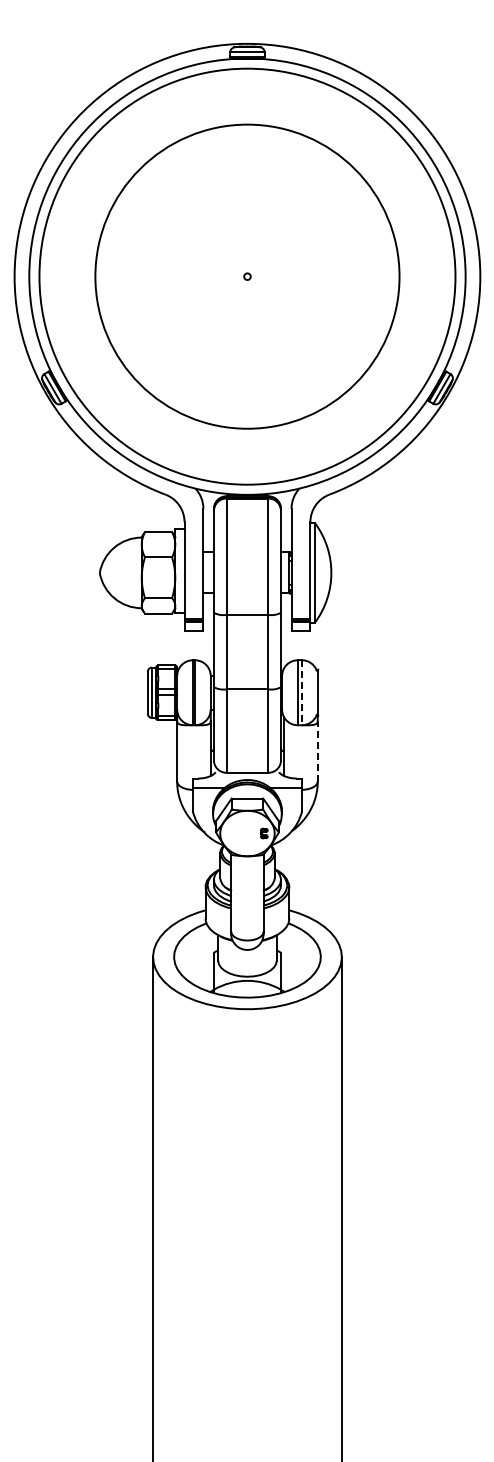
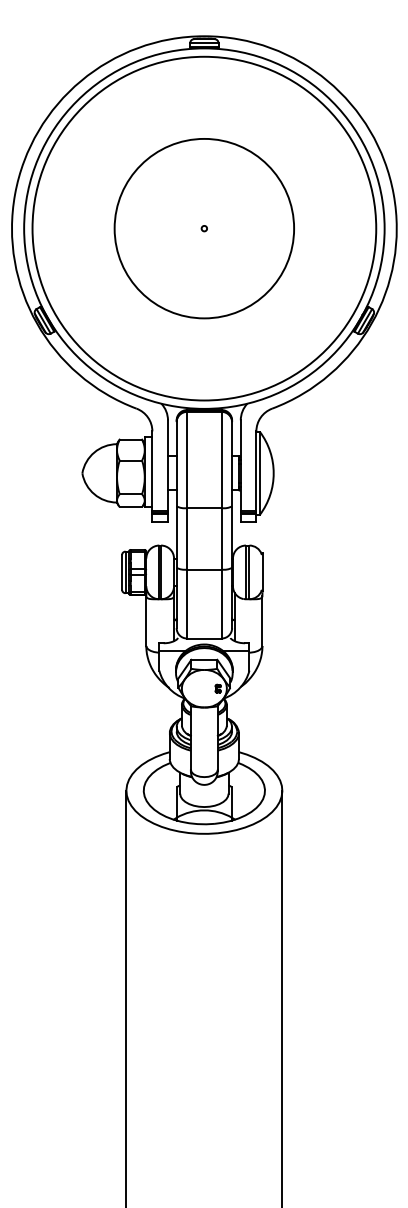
circle: (247, 276) -> (204, 228), size x0.71
line: (302, 693) -> (249, 573), dashed -> solid
line: (317, 751) -> (262, 620), dashed -> solid

